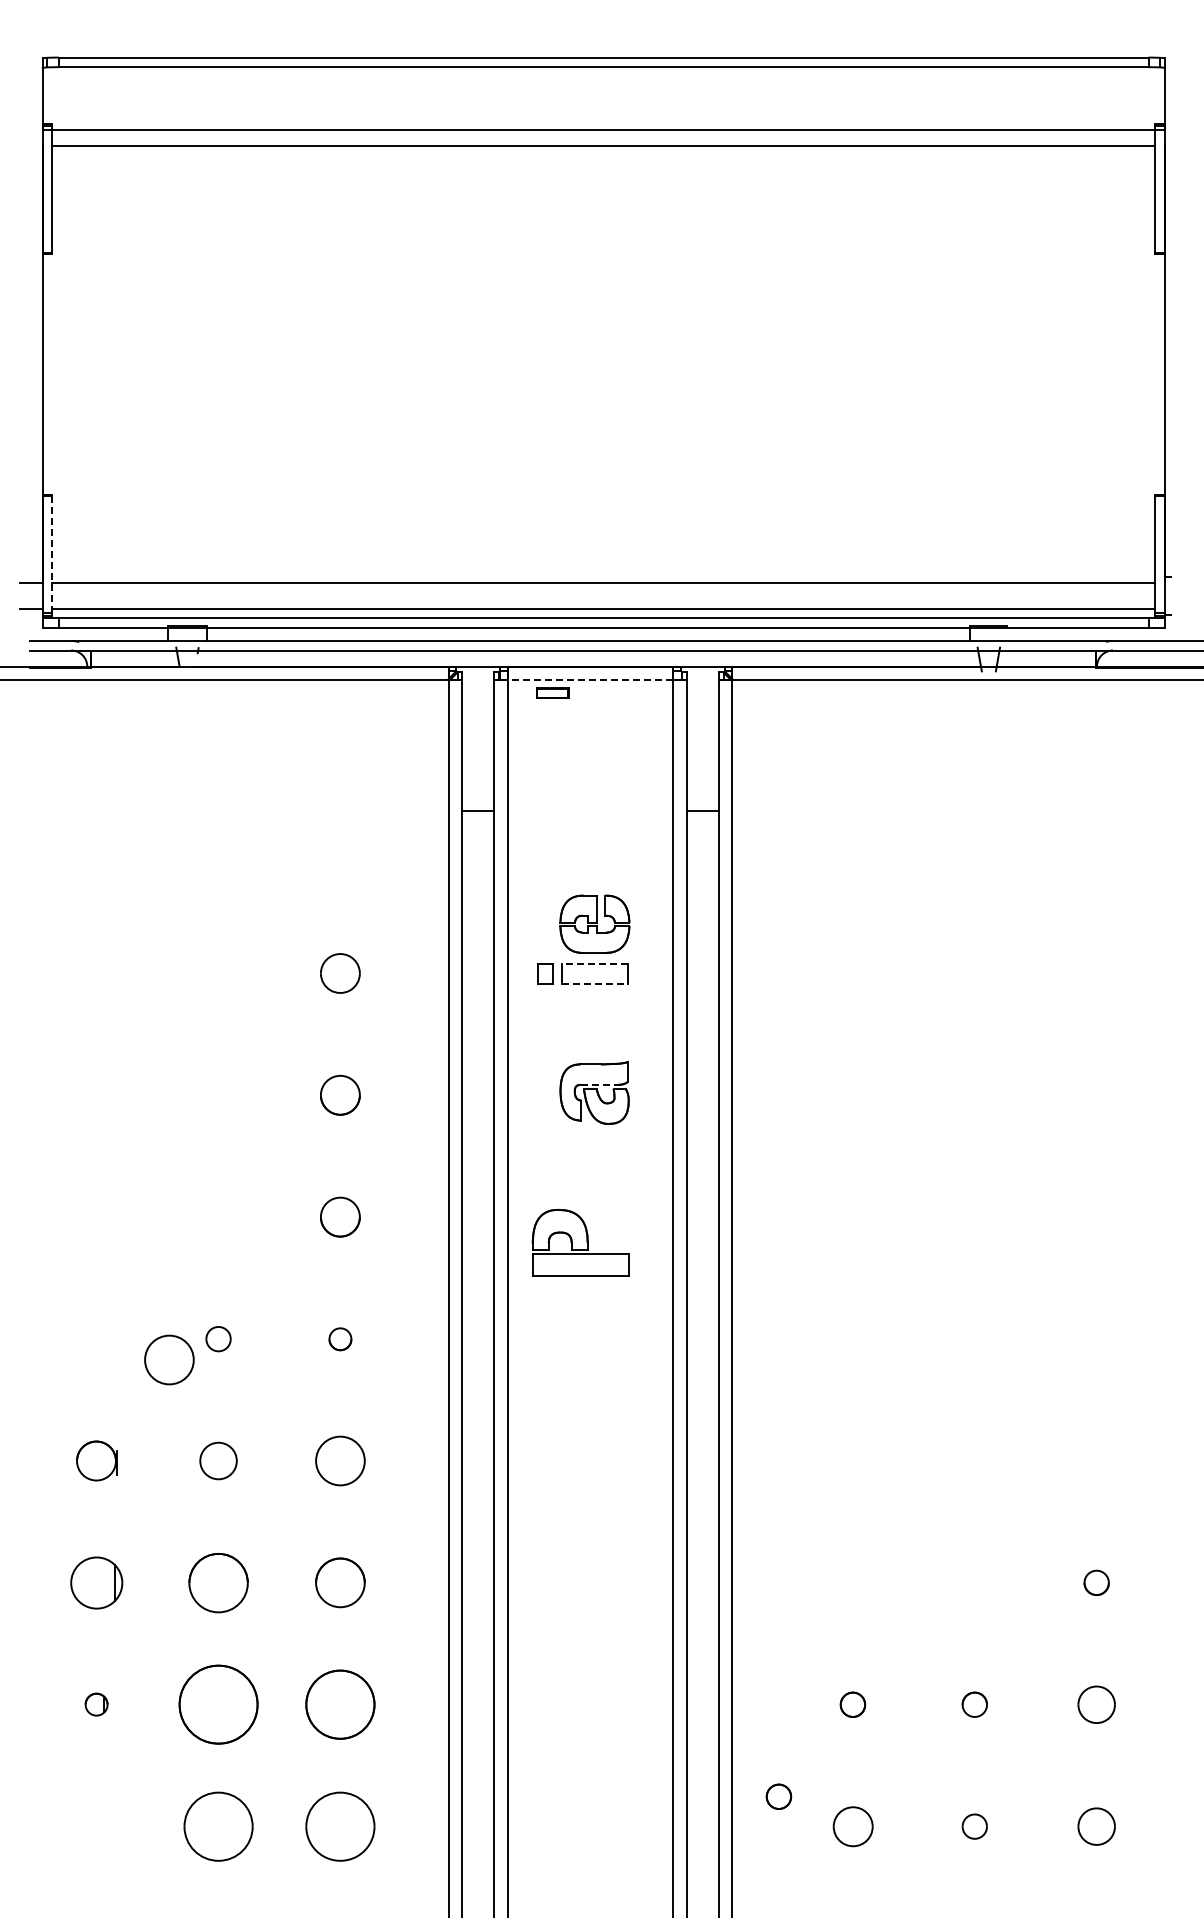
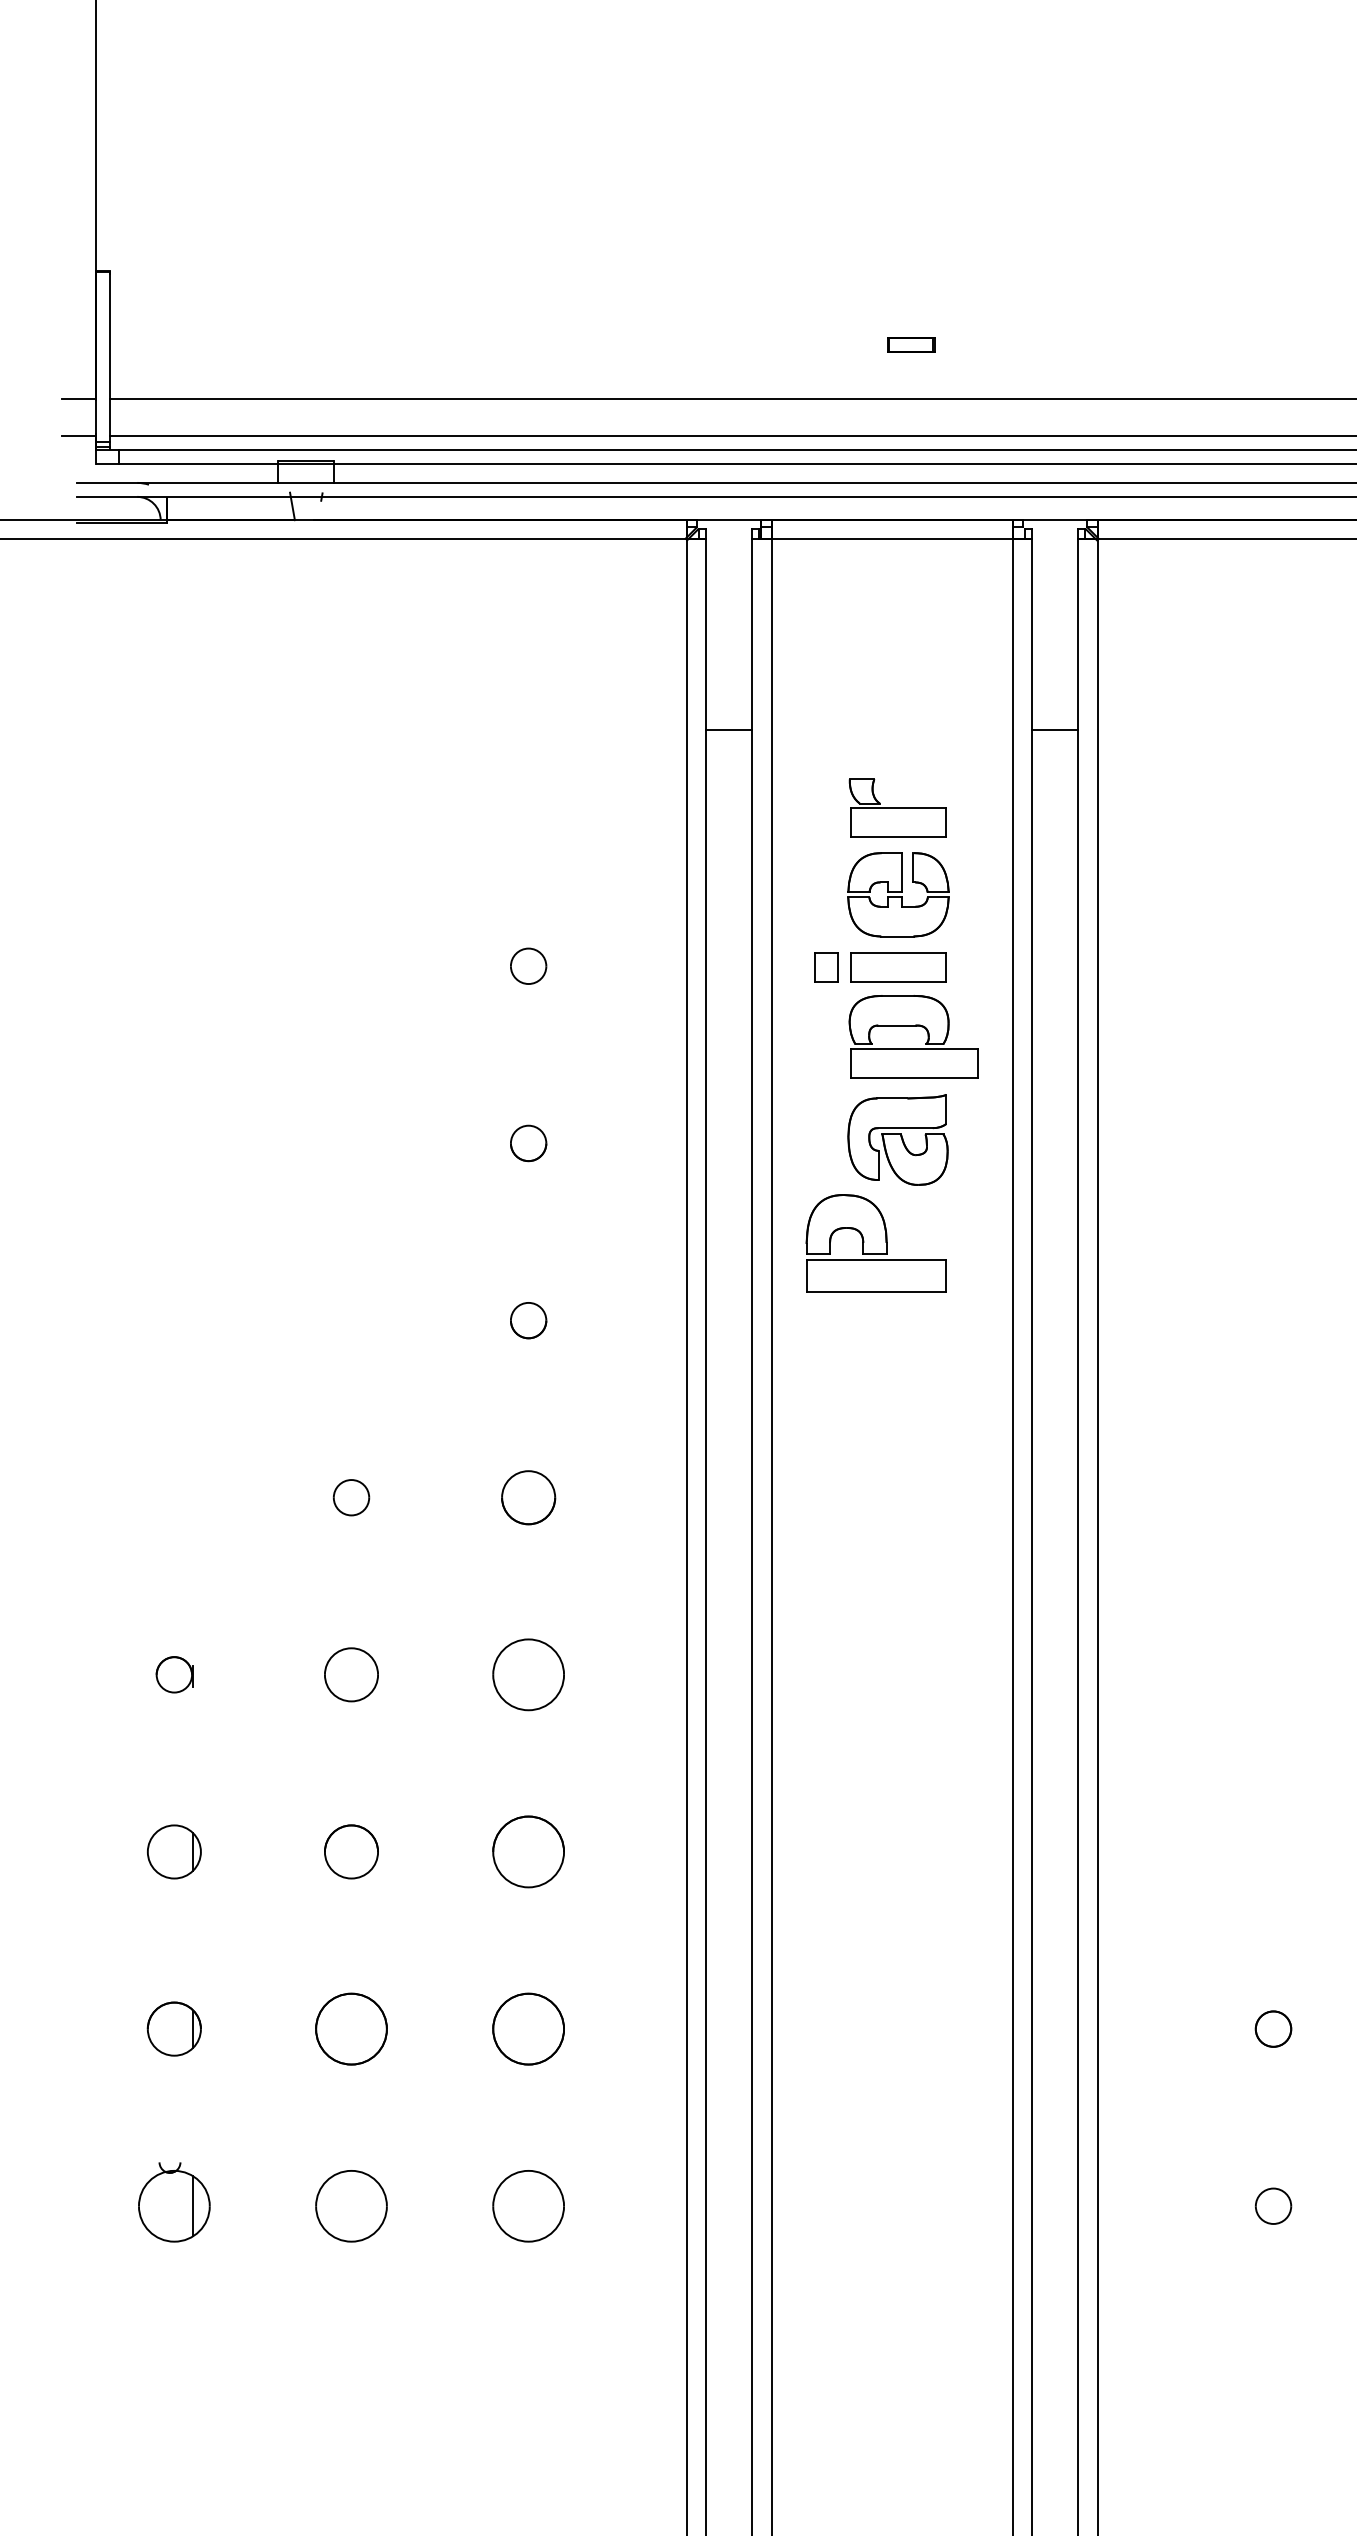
line: (52, 554) -> (110, 357), dashed -> solid
line: (590, 679) -> (892, 538), dashed -> solid
part: (552, 692) -> (910, 344), moved
part: (594, 864) -> (897, 807), added
line: (595, 964) -> (899, 953), dashed -> solid
part: (340, 973) -> (528, 966), size x0.62
line: (595, 984) -> (899, 982), dashed -> solid
part: (606, 1015) -> (915, 1027), added
line: (599, 1084) -> (905, 1127), dashed -> solid
part: (340, 1095) -> (528, 1143), size x0.62
part: (340, 1217) -> (528, 1320), size x0.62
part: (580, 1242) -> (876, 1242), moved
part: (340, 1339) -> (528, 1498), size x1.67
part: (169, 1359) -> (280, 1527), removed
part: (96, 1460) -> (174, 1674), size x0.62
part: (96, 1582) -> (174, 1851), size x0.71
part: (218, 1582) -> (351, 1851), size x0.62
part: (96, 1704) -> (174, 2028), size x1.67
part: (218, 1704) -> (351, 2028), size x0.62
part: (340, 1704) -> (528, 2028), size x0.71
part: (778, 1796) -> (1165, 2162), removed
part: (96, 1823) -> (174, 2201), added
part: (218, 1826) -> (351, 2206), size x0.71
part: (340, 1826) -> (528, 2206), size x0.71
part: (852, 1826) -> (1272, 2206), size x0.62

